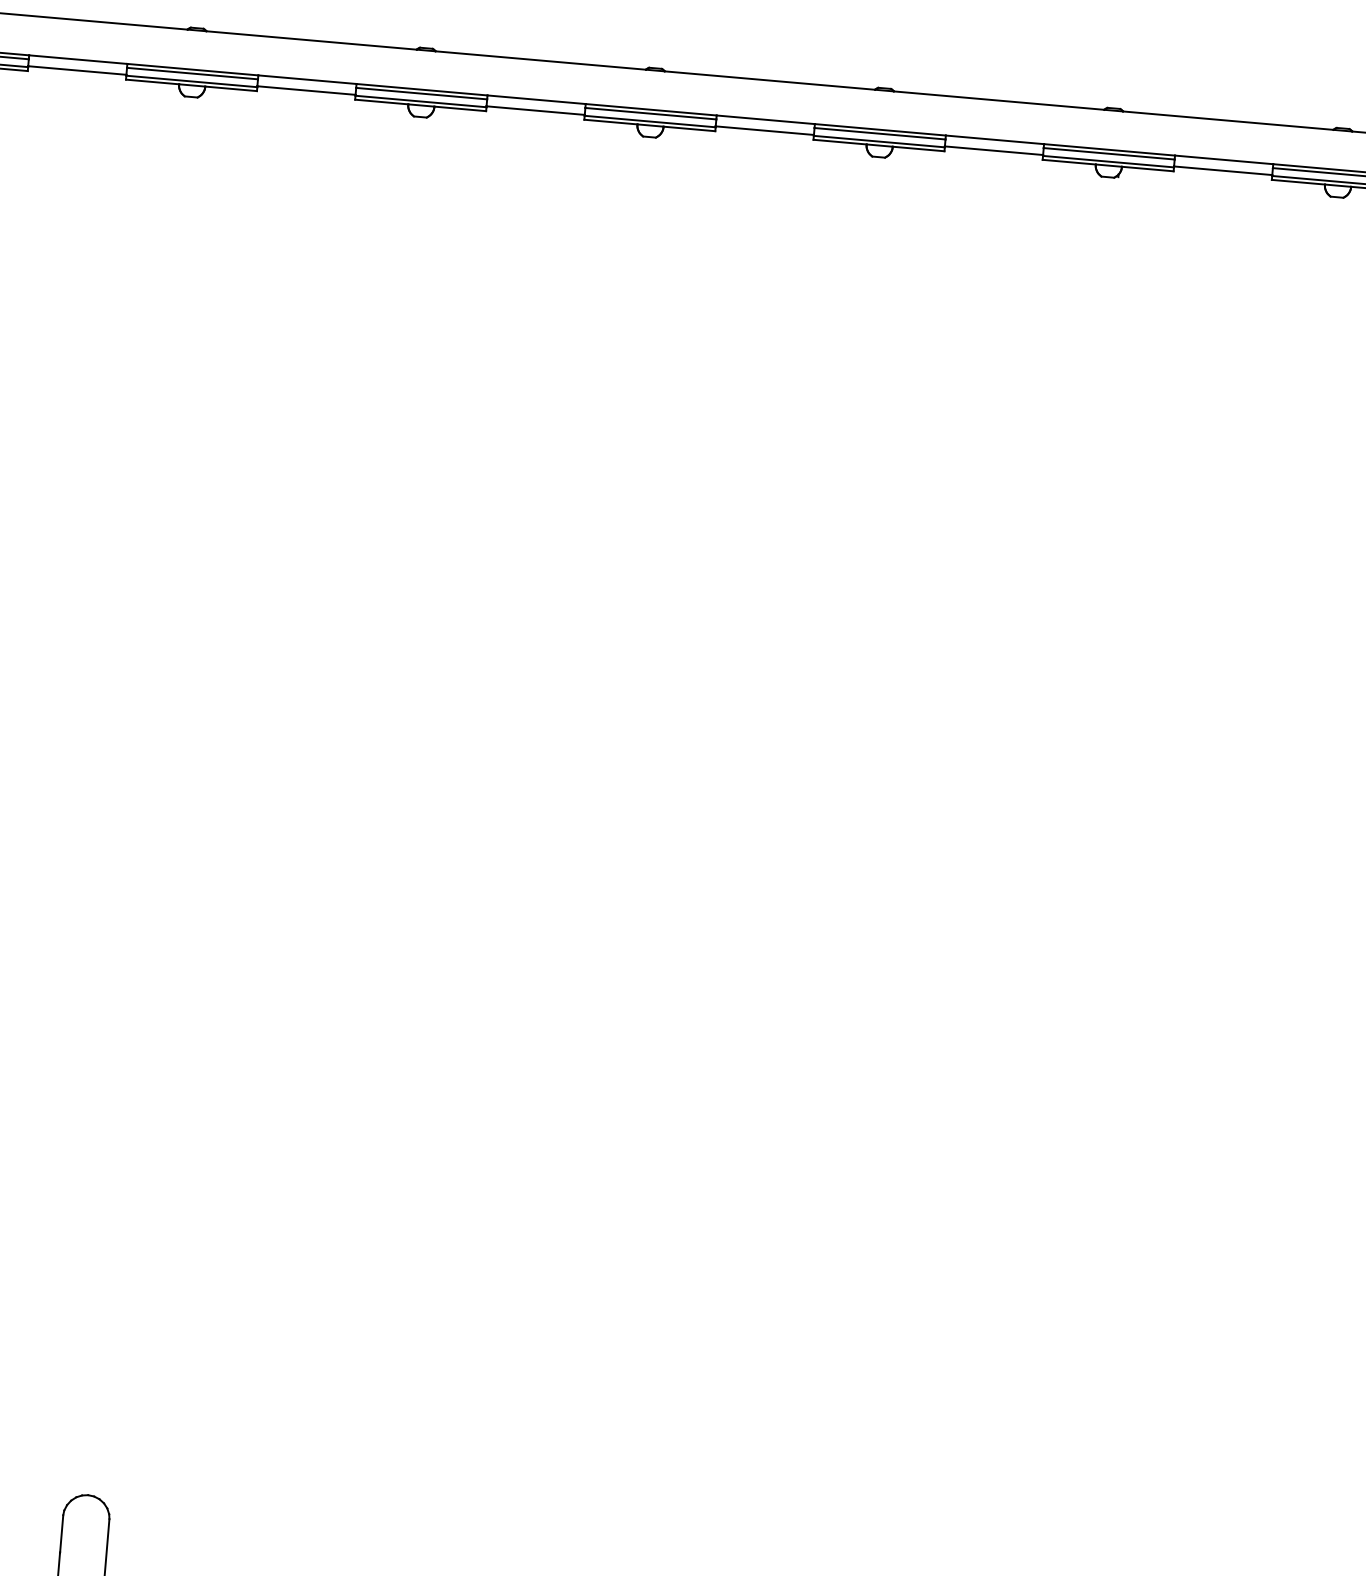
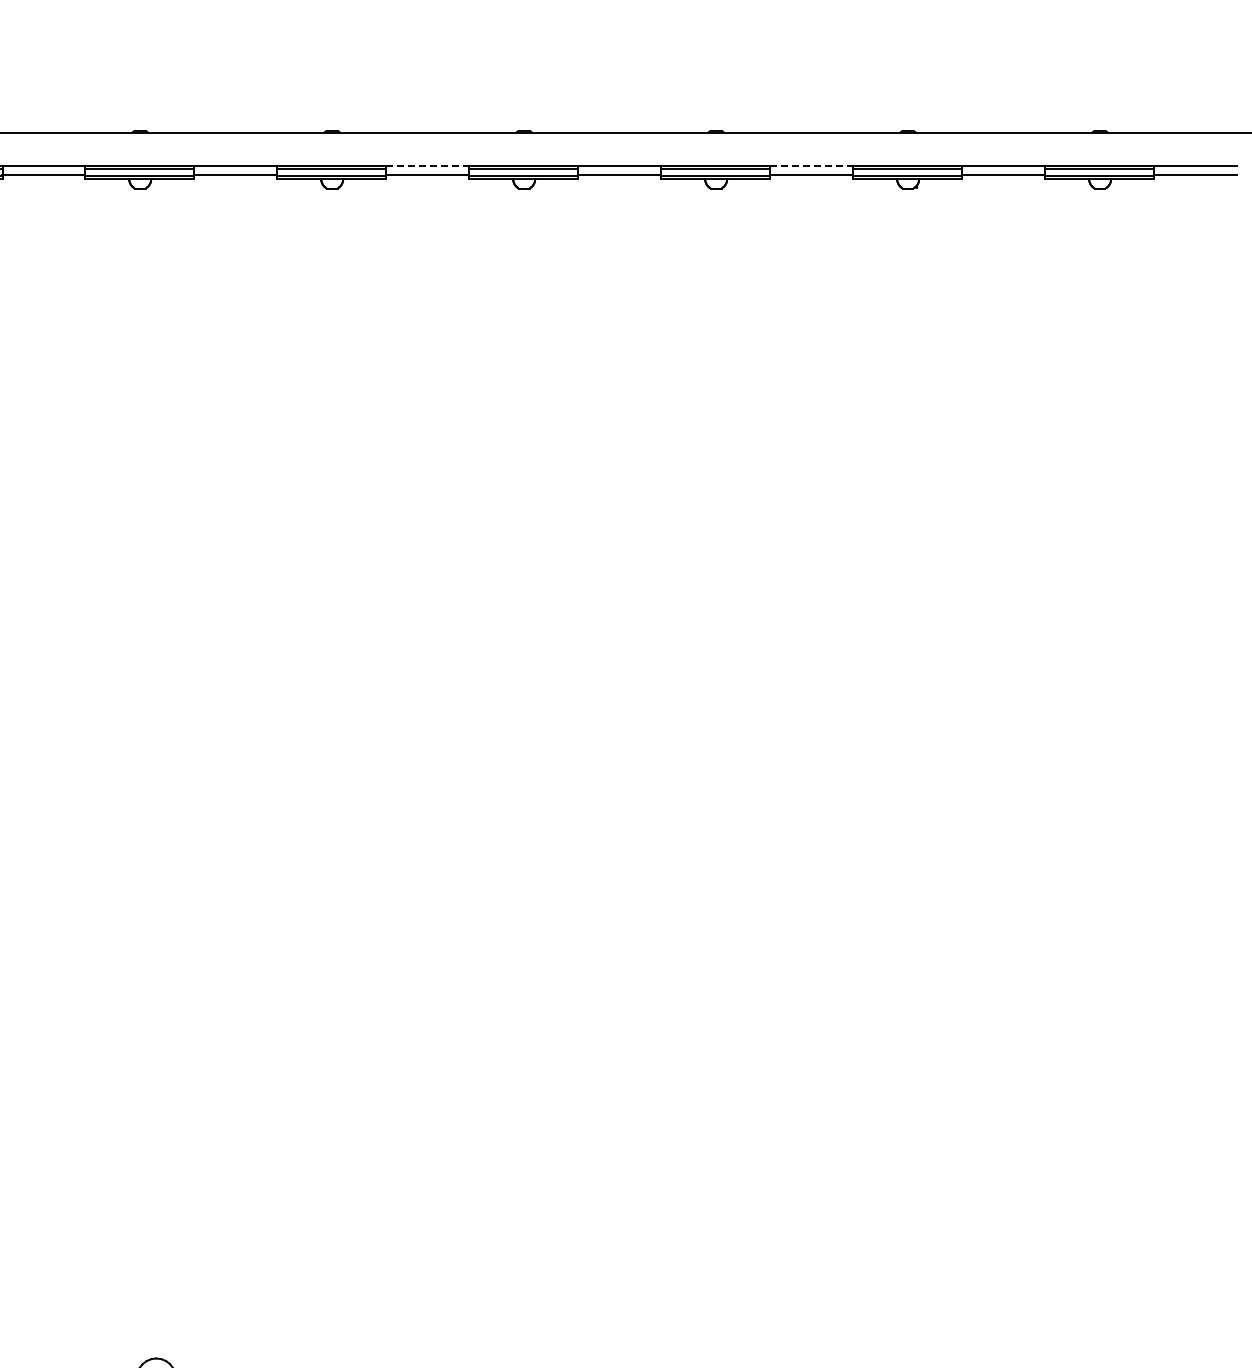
line: (537, 99) -> (428, 165), solid -> dashed
line: (996, 139) -> (812, 165), solid -> dashed

